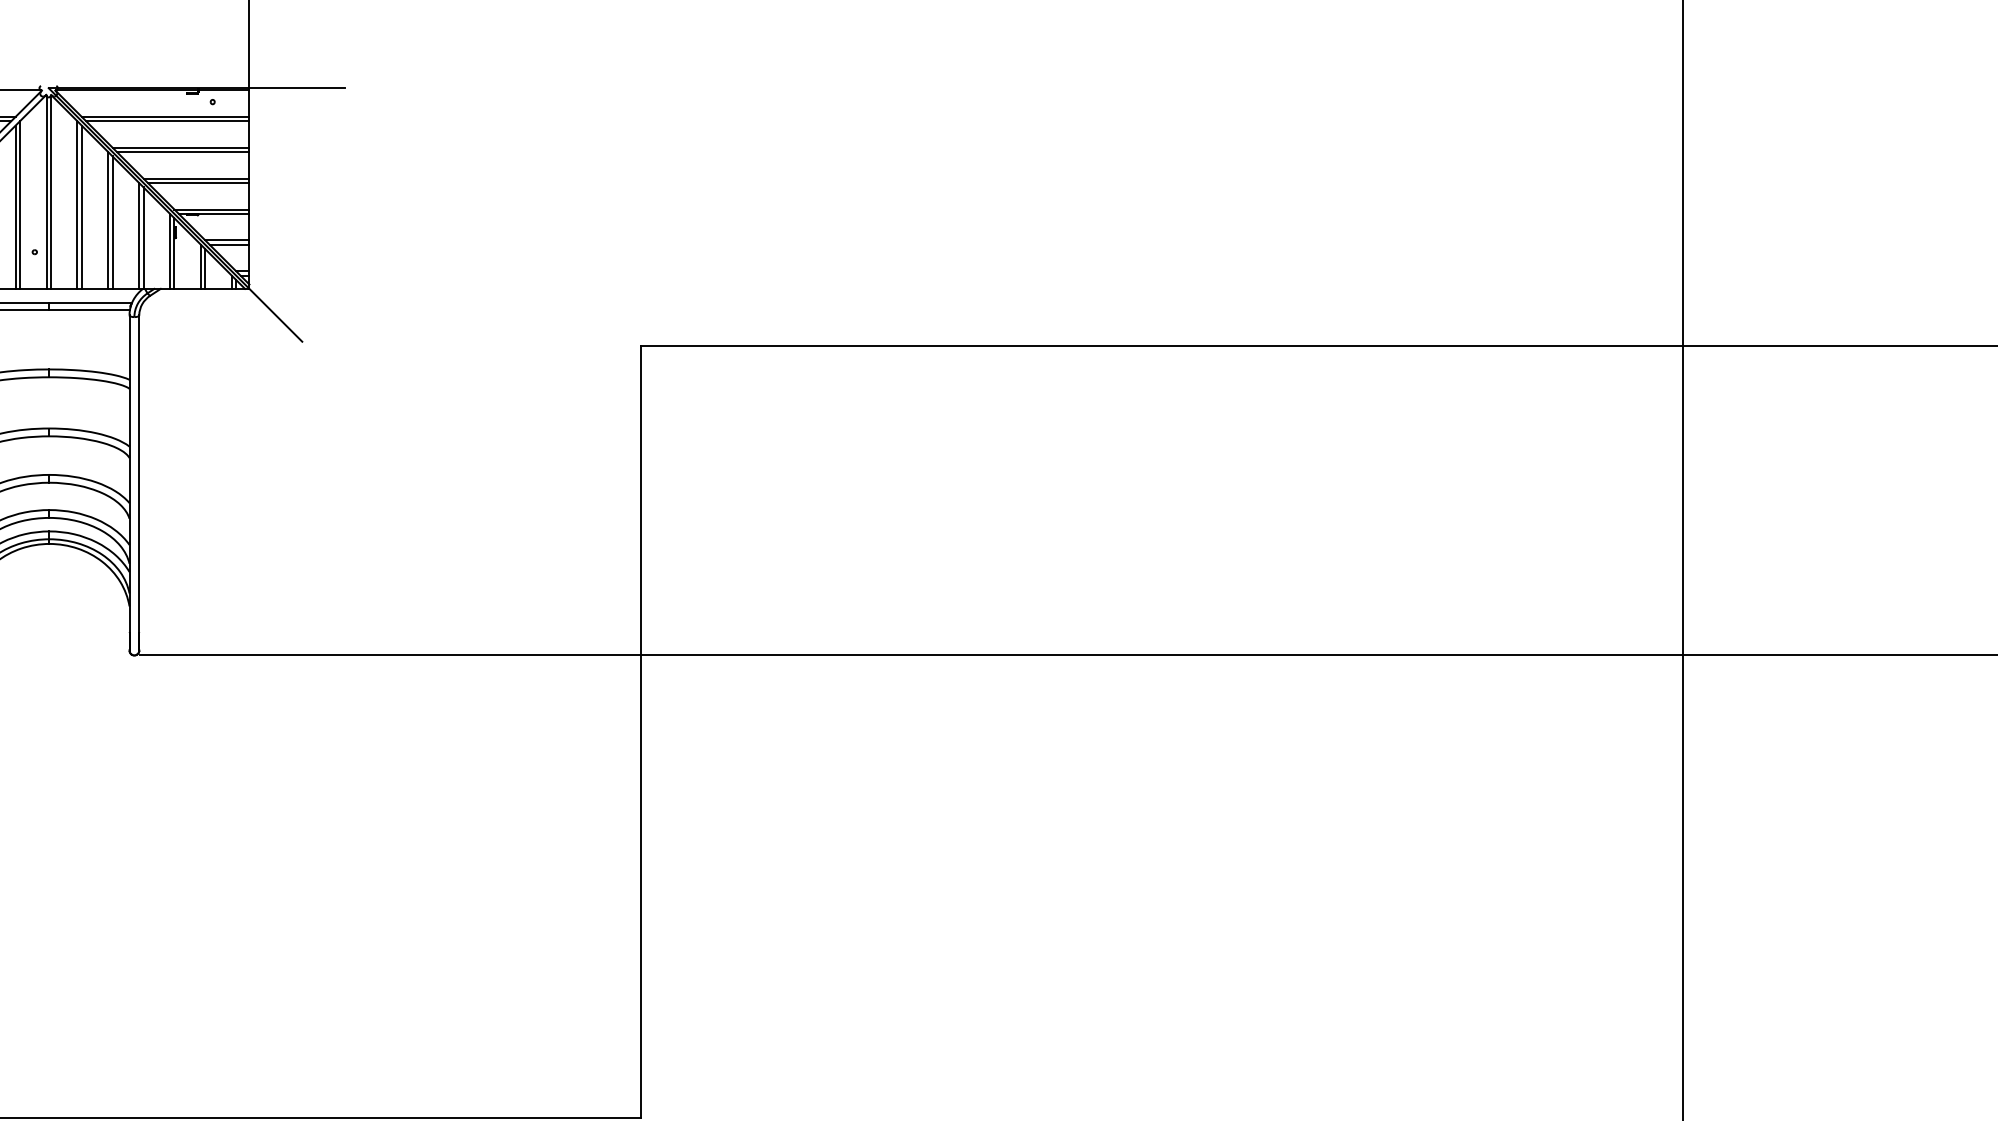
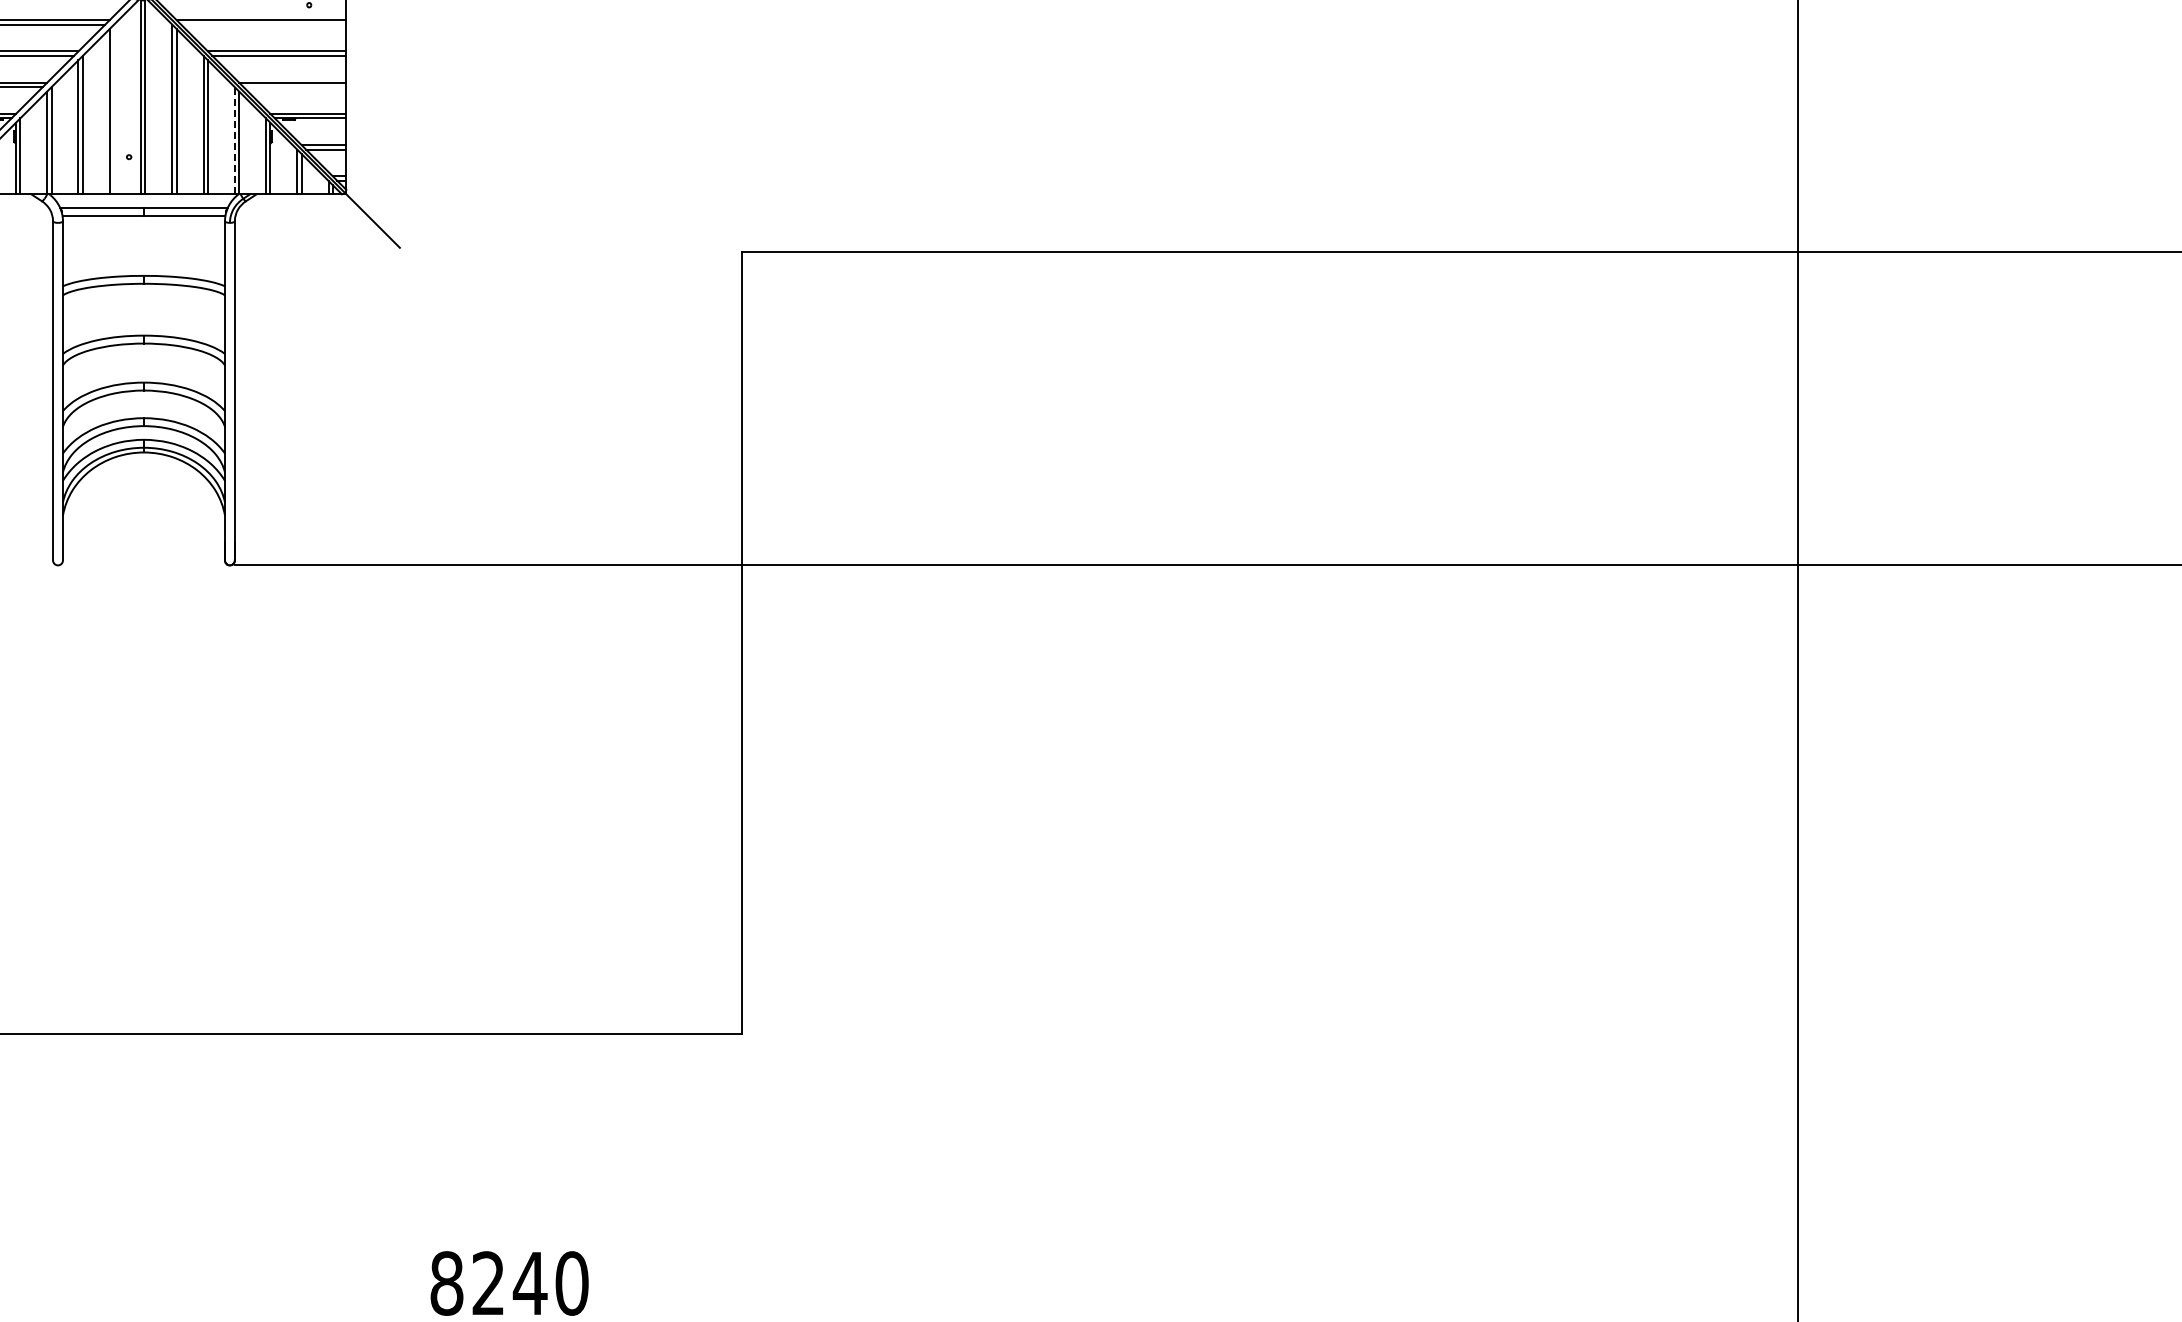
line: (167, 121) -> (263, 24), removed
line: (198, 183) -> (294, 87), removed
line: (20, 205) -> (114, 109), removed
line: (138, 235) -> (234, 140), solid -> dashed

